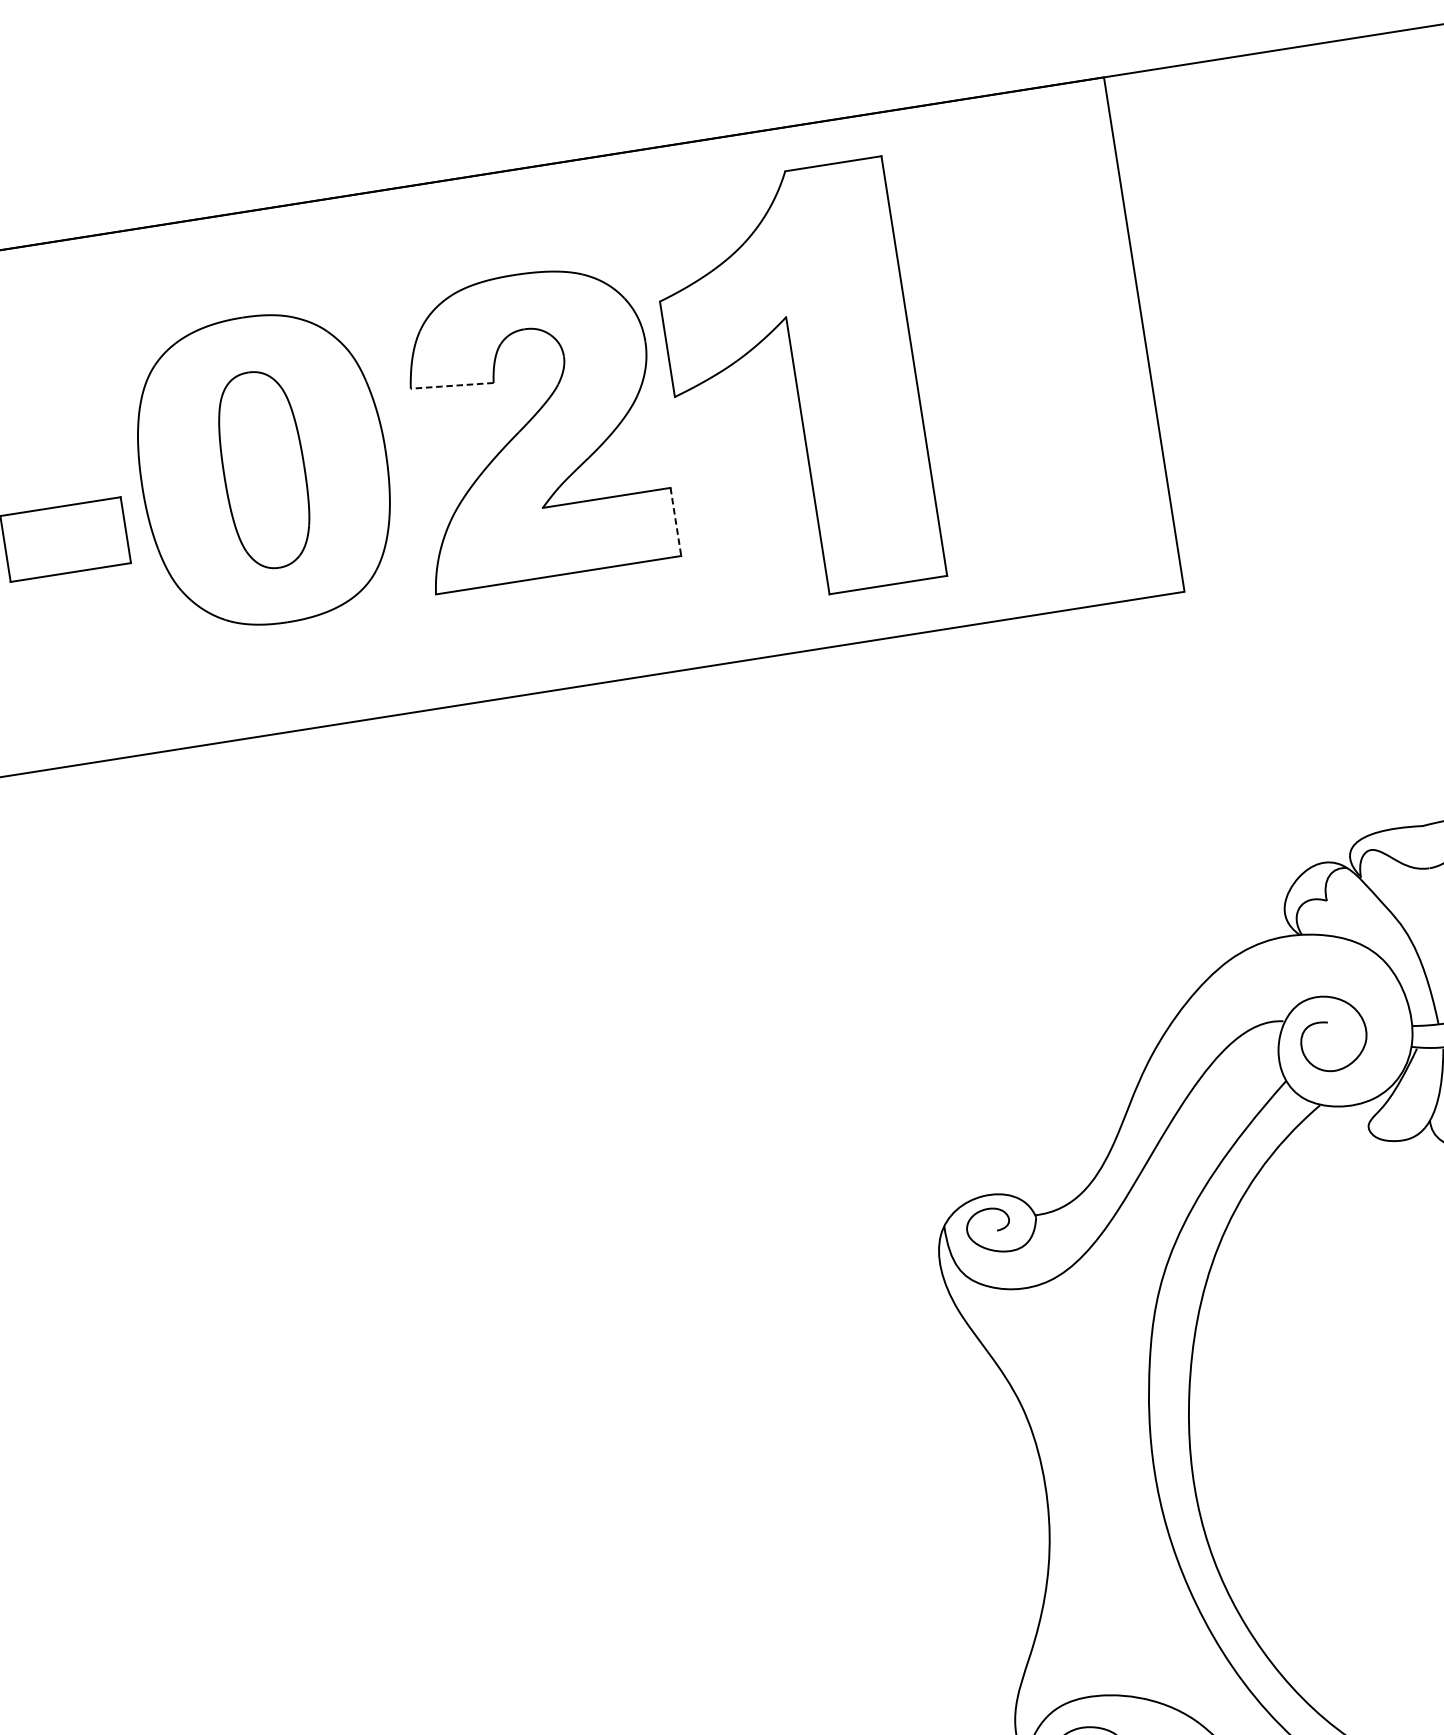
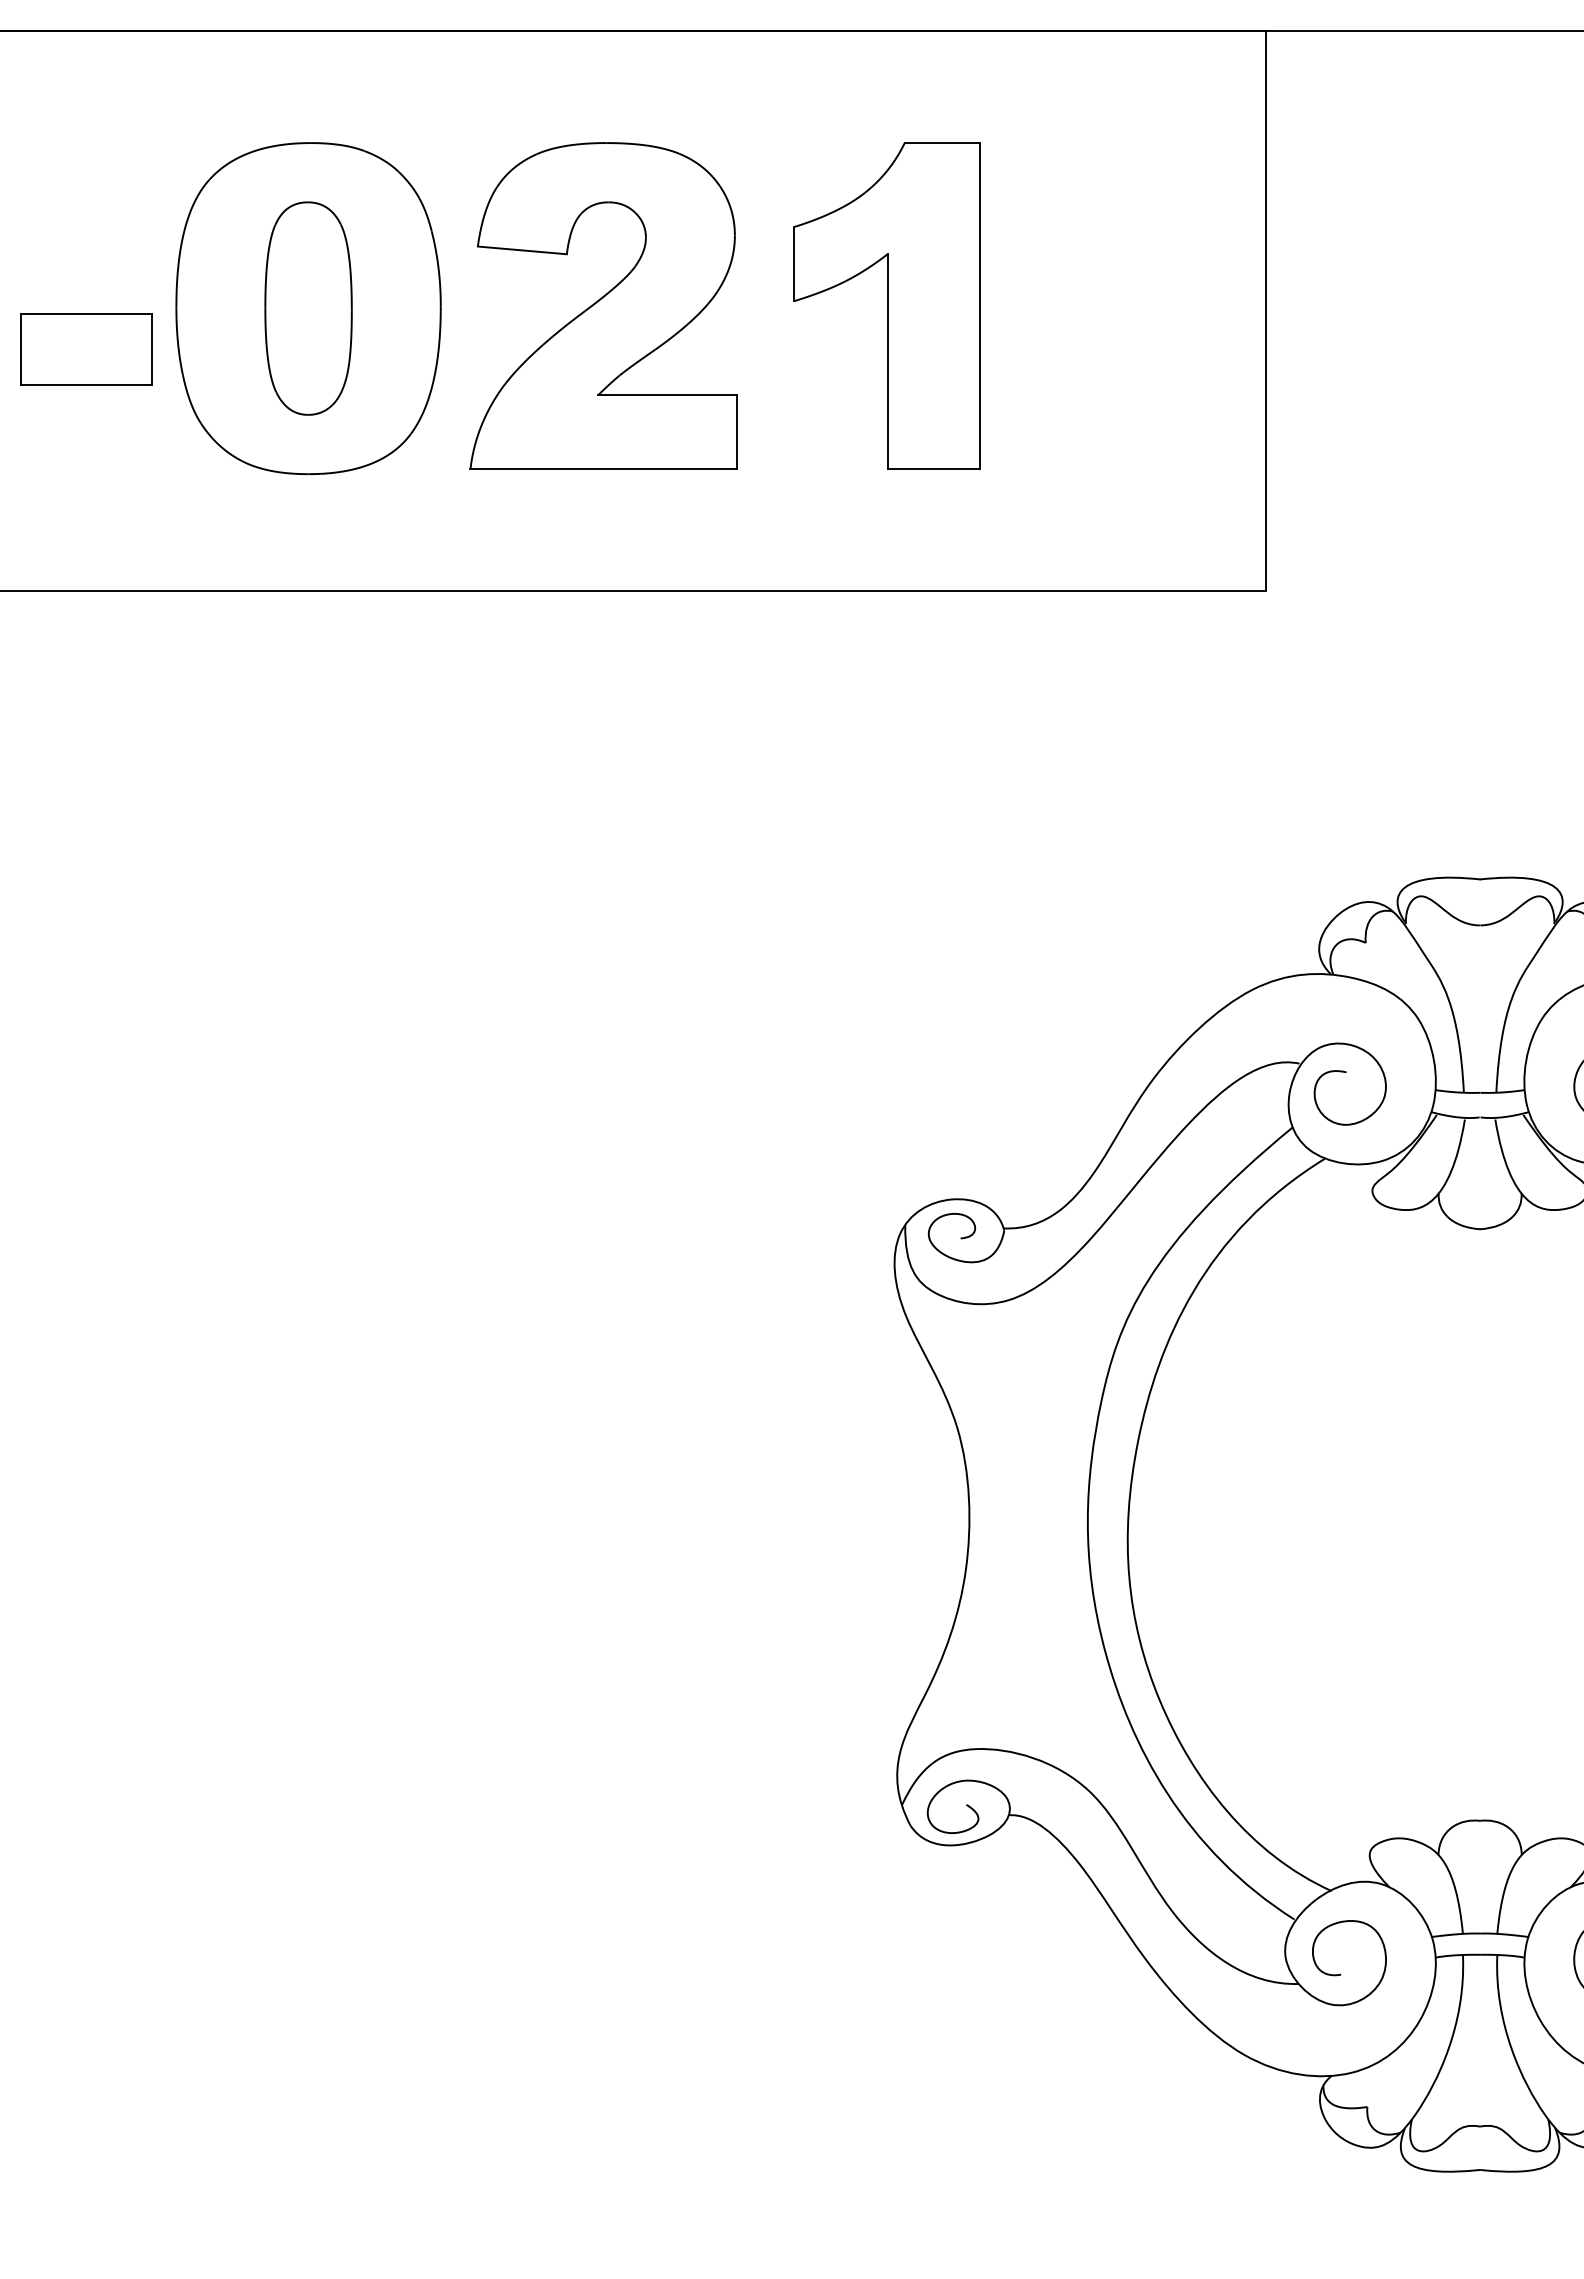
part: (794, 384) -> (886, 305), size x0.71
line: (452, 385) -> (522, 250), dashed -> solid
line: (676, 522) -> (737, 432), dashed -> solid

